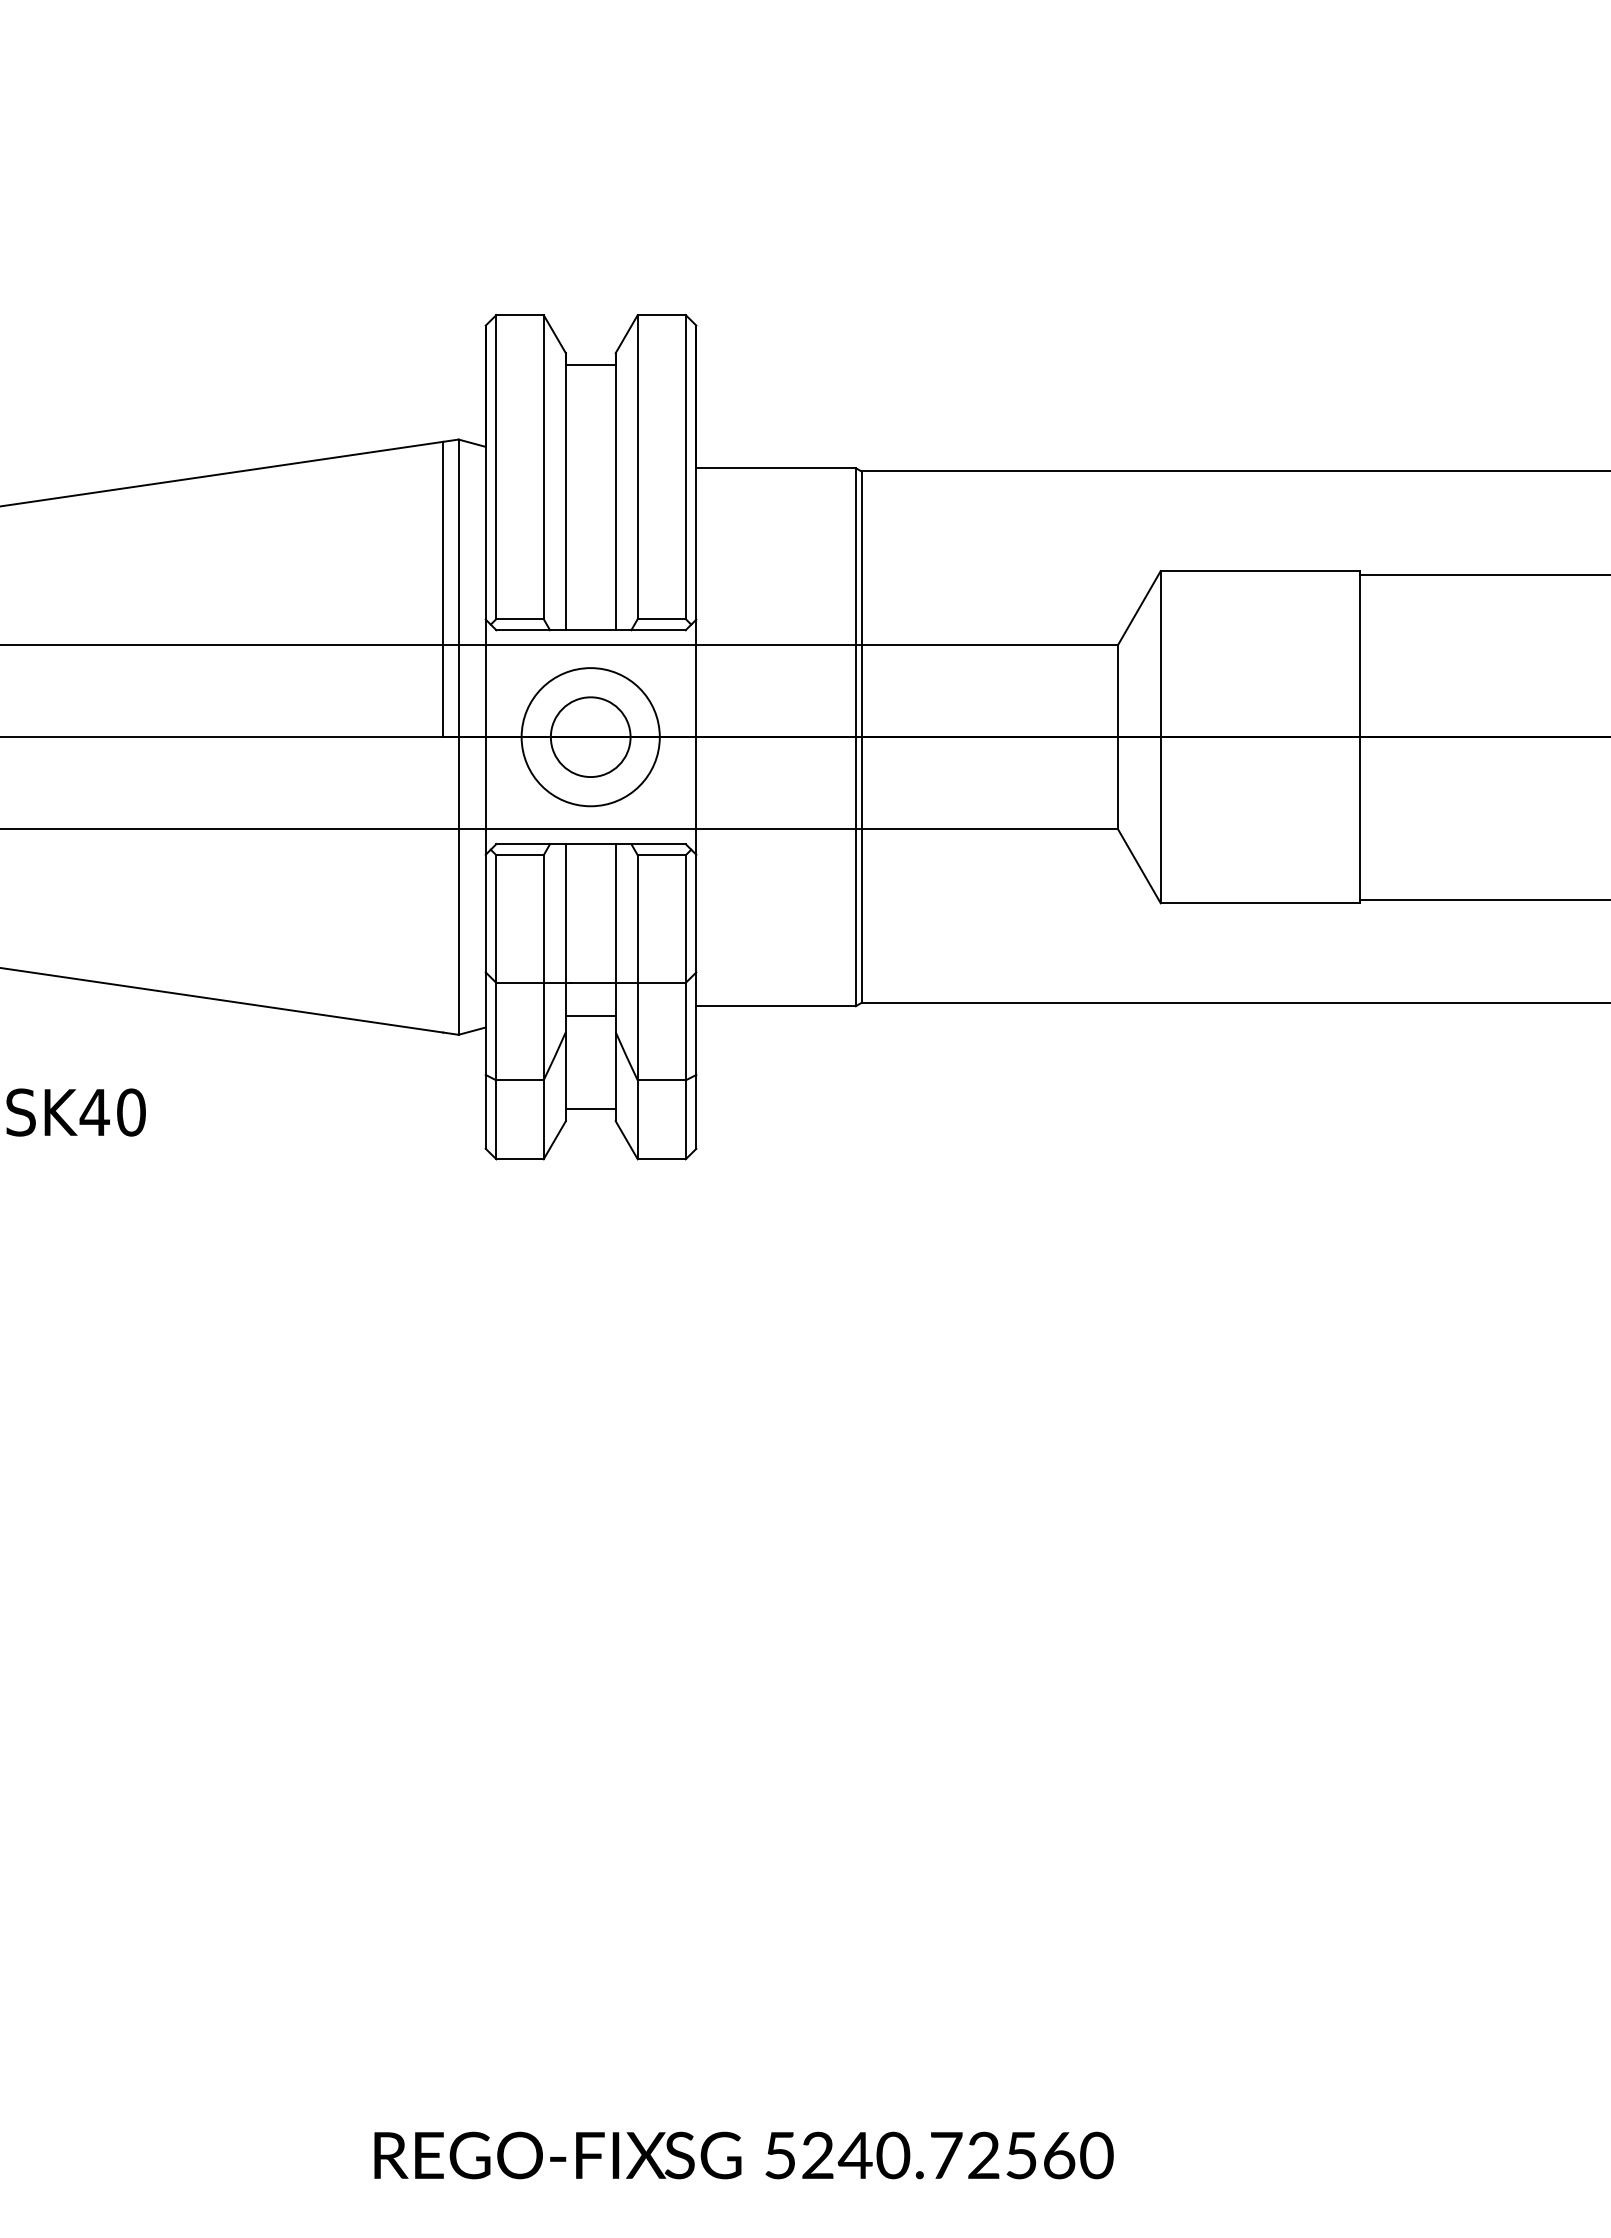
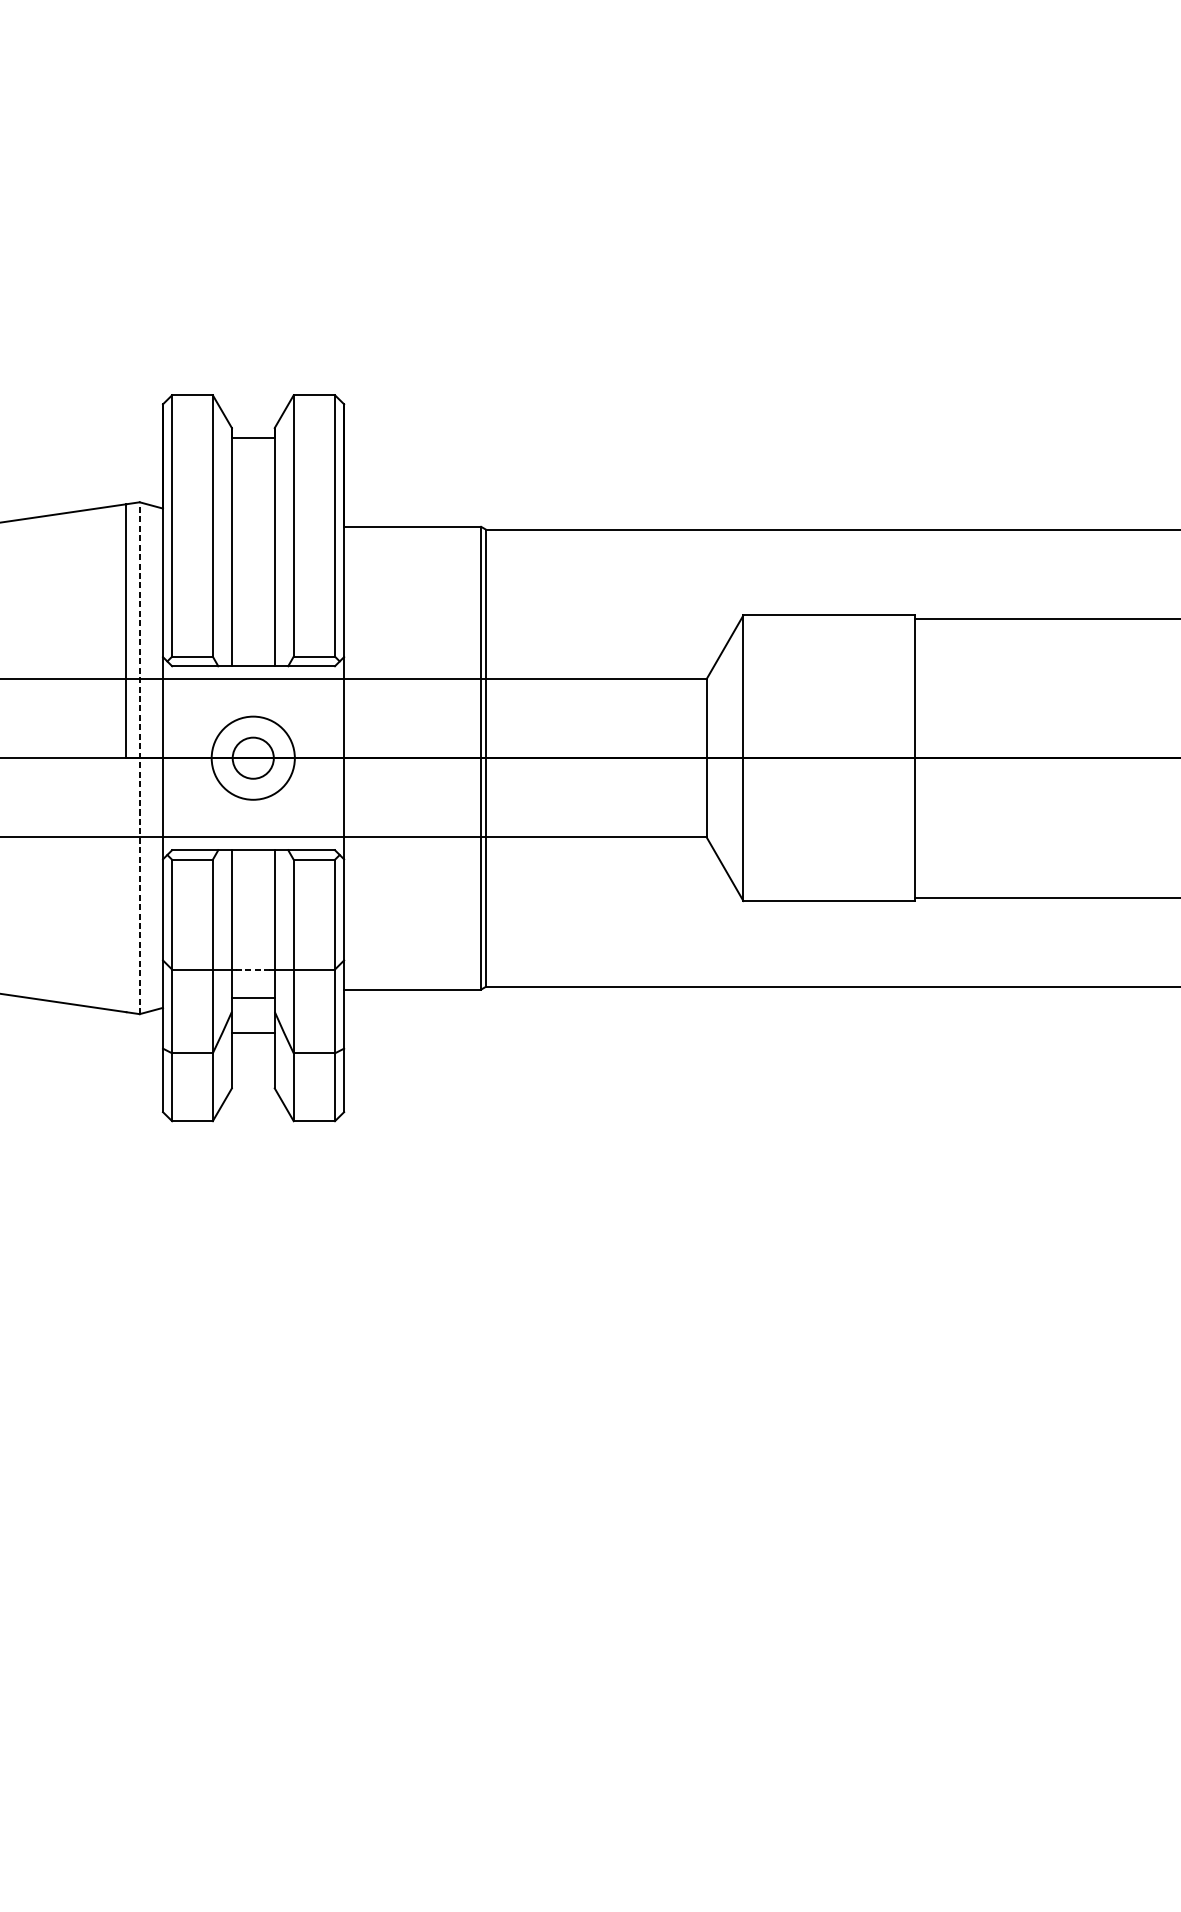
line: (458, 737) -> (139, 758), solid -> dashed
circle: (590, 737) -> (253, 758), size x0.6
circle: (590, 737) -> (253, 758), size x0.7
line: (590, 983) -> (253, 970), solid -> dashed
line: (590, 1109) -> (253, 1032), moved

